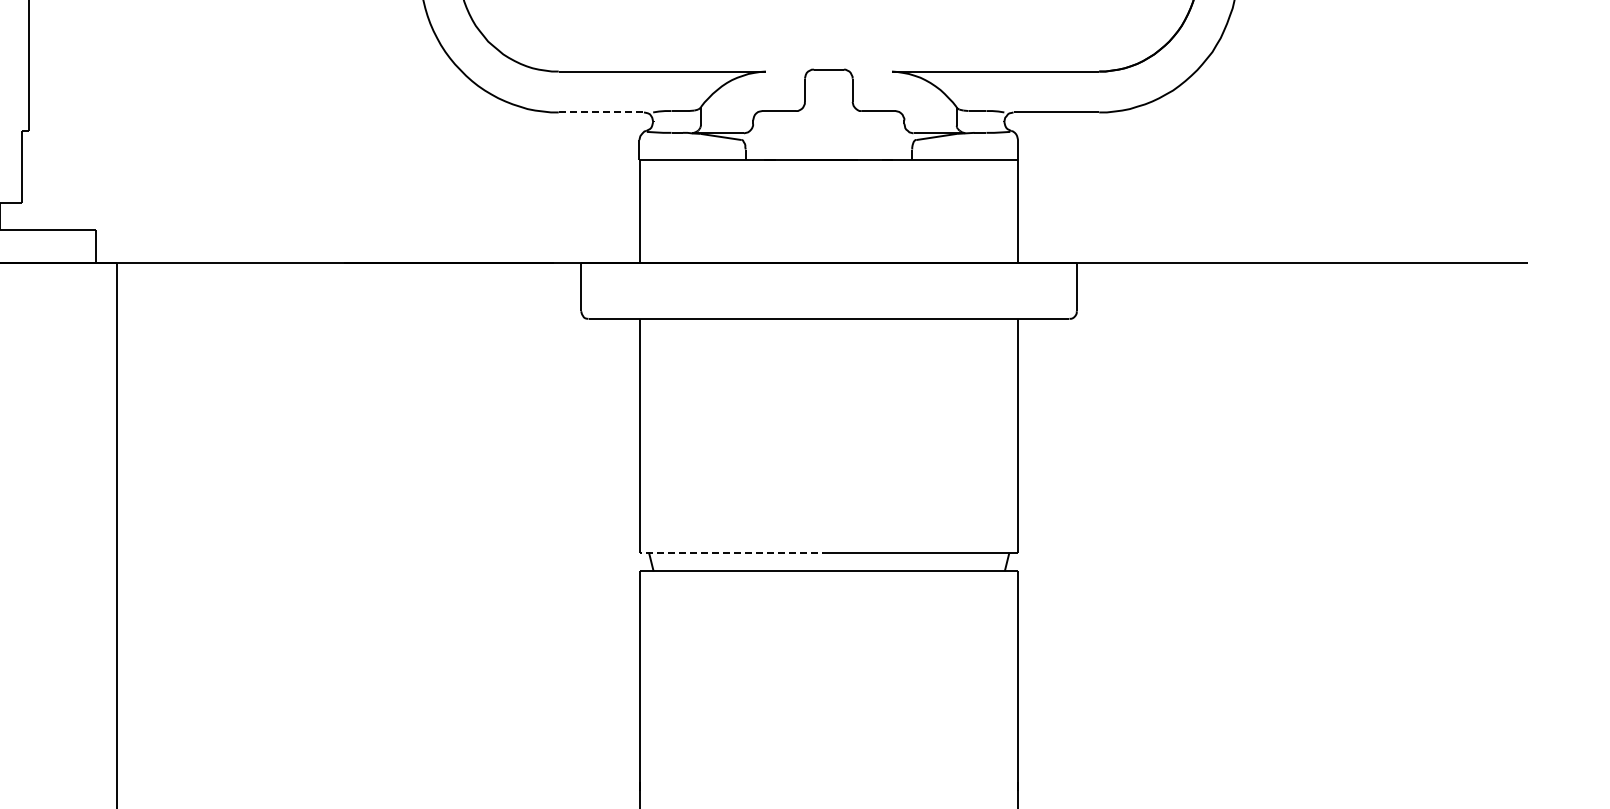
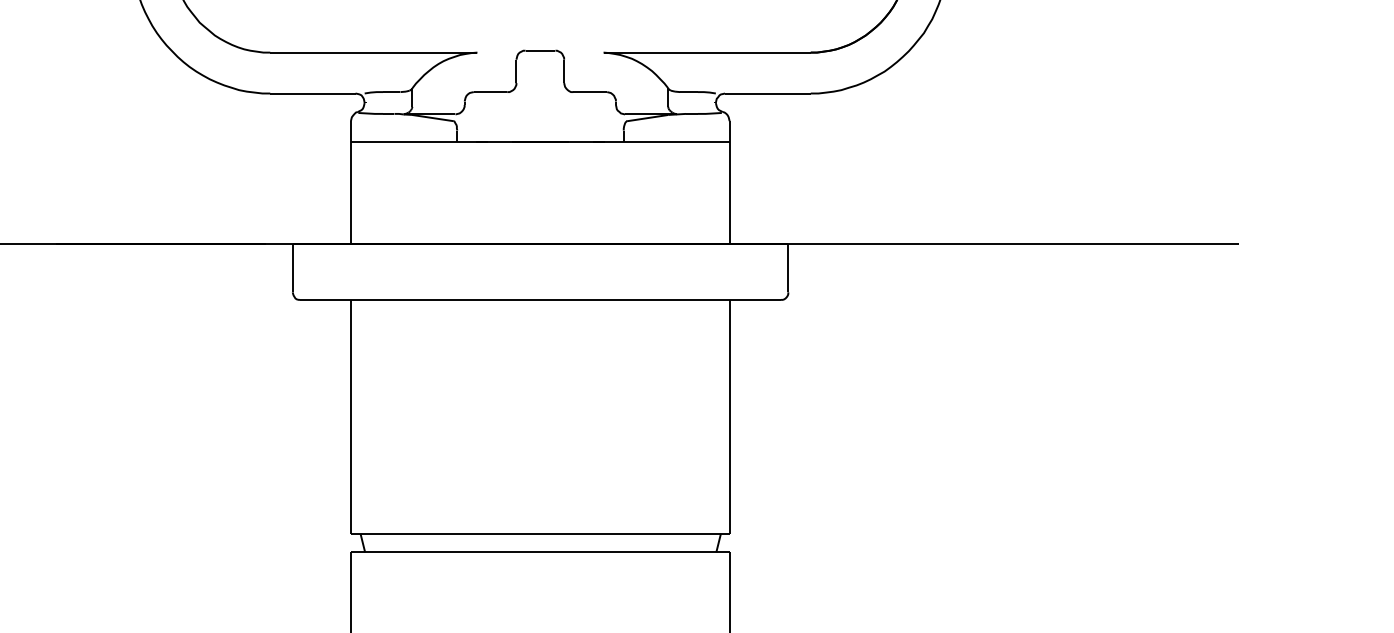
line: (601, 112) -> (313, 93), dashed -> solid
line: (734, 552) -> (446, 533), dashed -> solid

